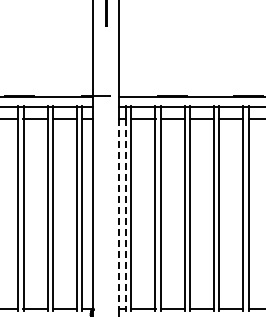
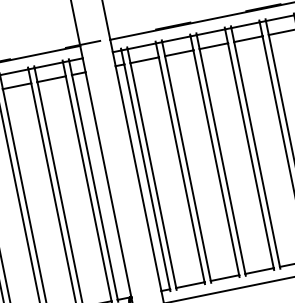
line: (118, 214) -> (138, 179), dashed -> solid
line: (126, 214) -> (147, 177), dashed -> solid

